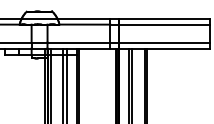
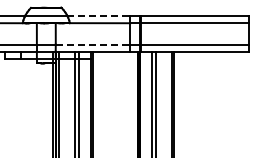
line: (84, 18) -> (99, 16), solid -> dashed
line: (79, 42) -> (93, 44), solid -> dashed

